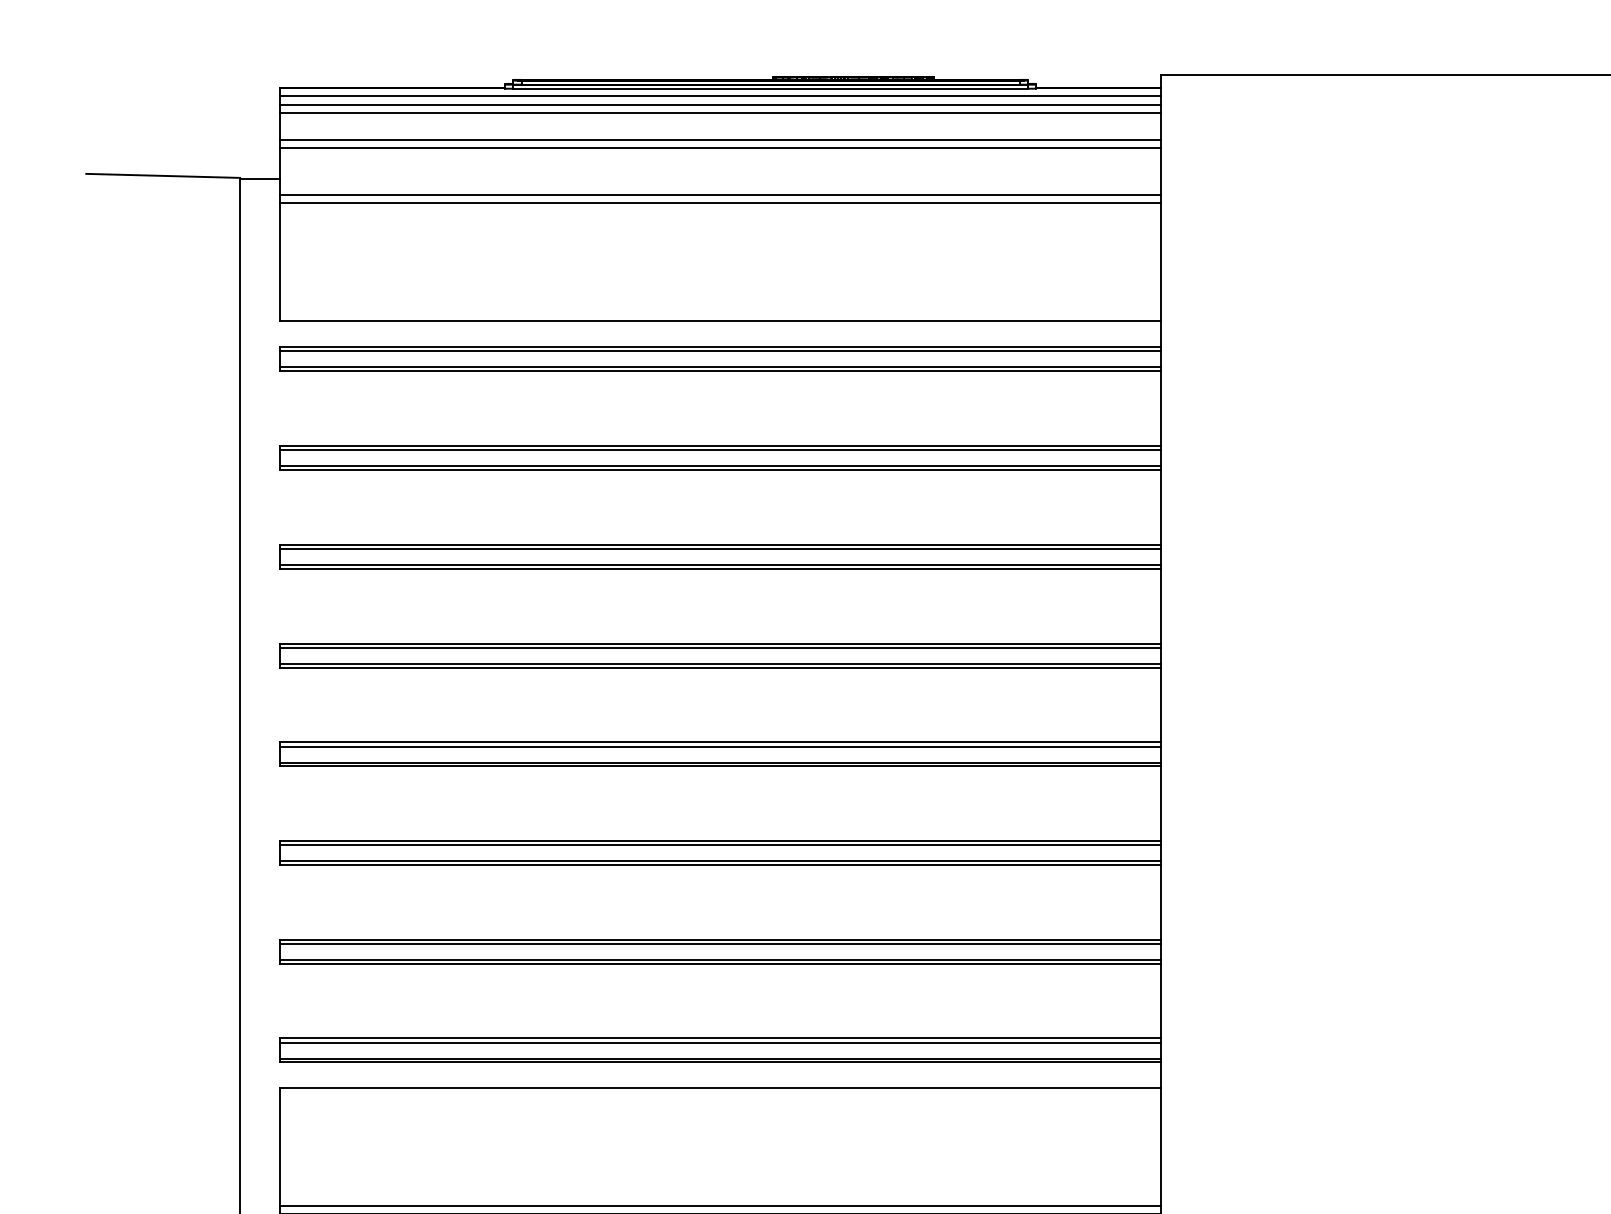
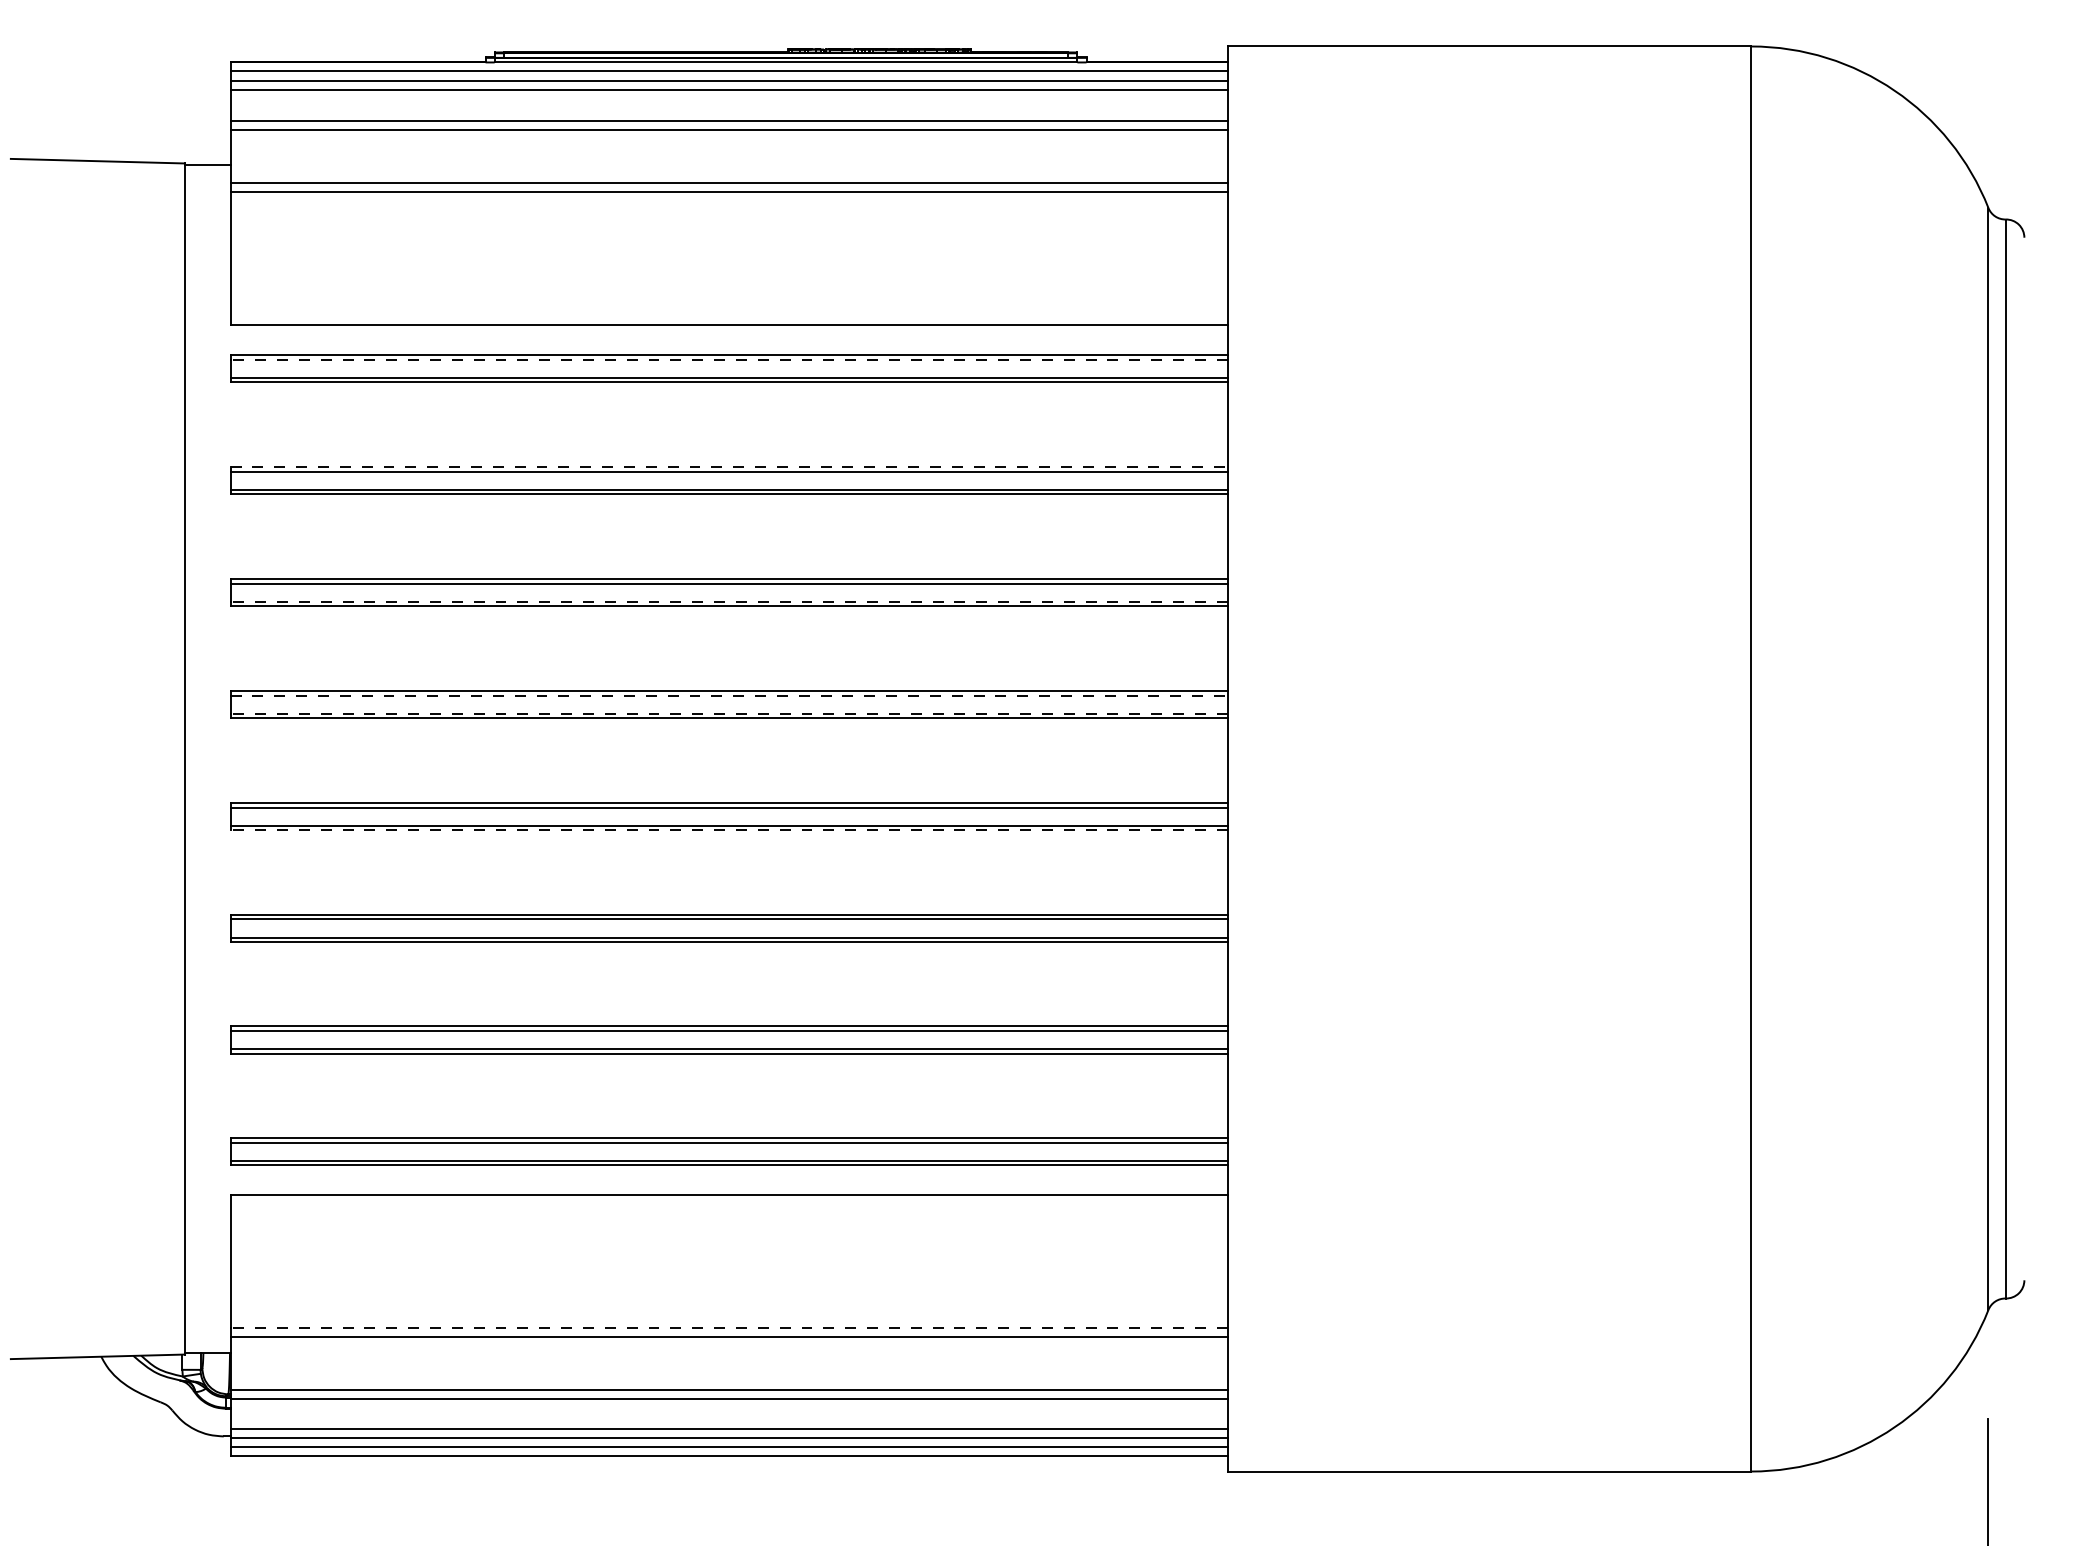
line: (720, 351) -> (729, 359), solid -> dashed
line: (720, 445) -> (729, 466), solid -> dashed
line: (720, 564) -> (729, 601), solid -> dashed
line: (720, 647) -> (729, 695), solid -> dashed
line: (720, 663) -> (729, 713), solid -> dashed
line: (720, 766) -> (729, 830), solid -> dashed
line: (720, 1206) -> (729, 1328), solid -> dashed

